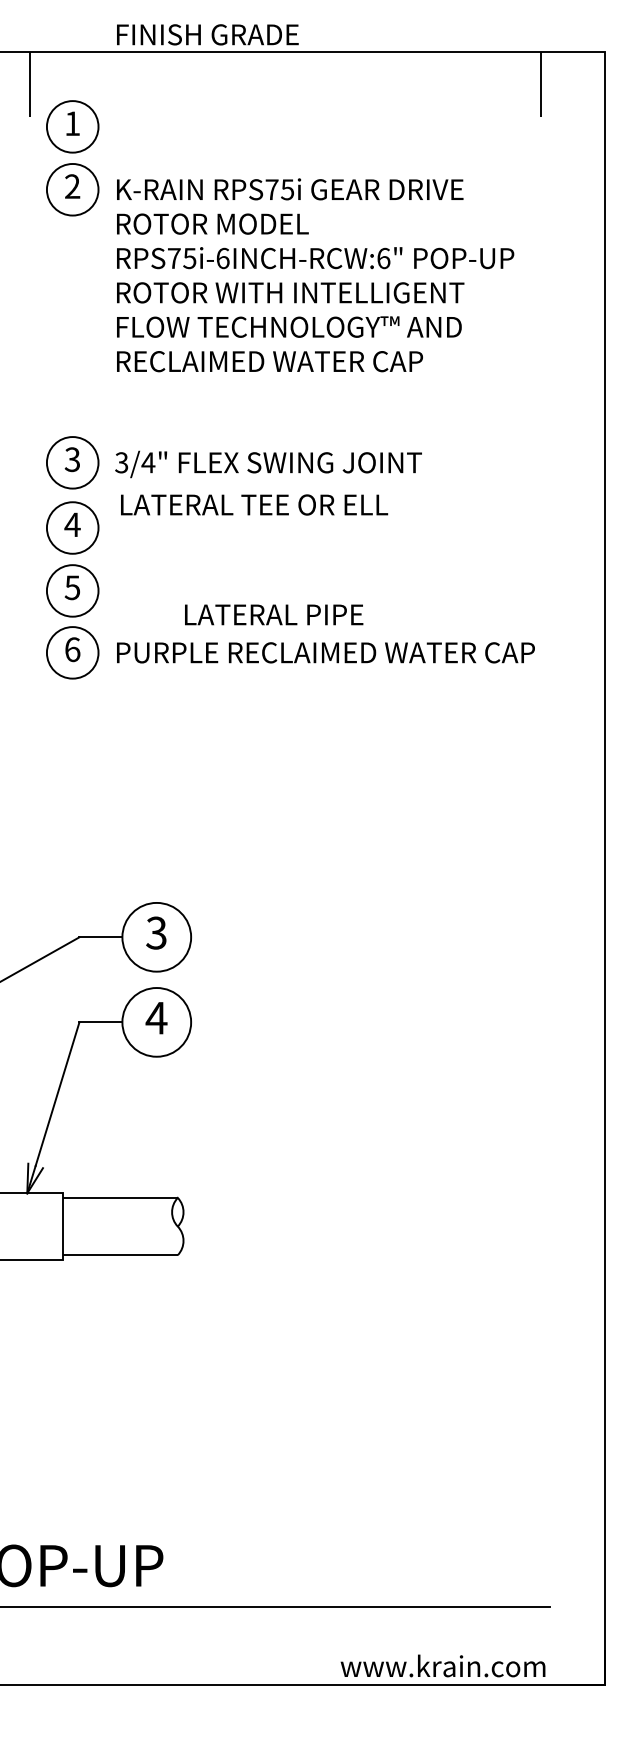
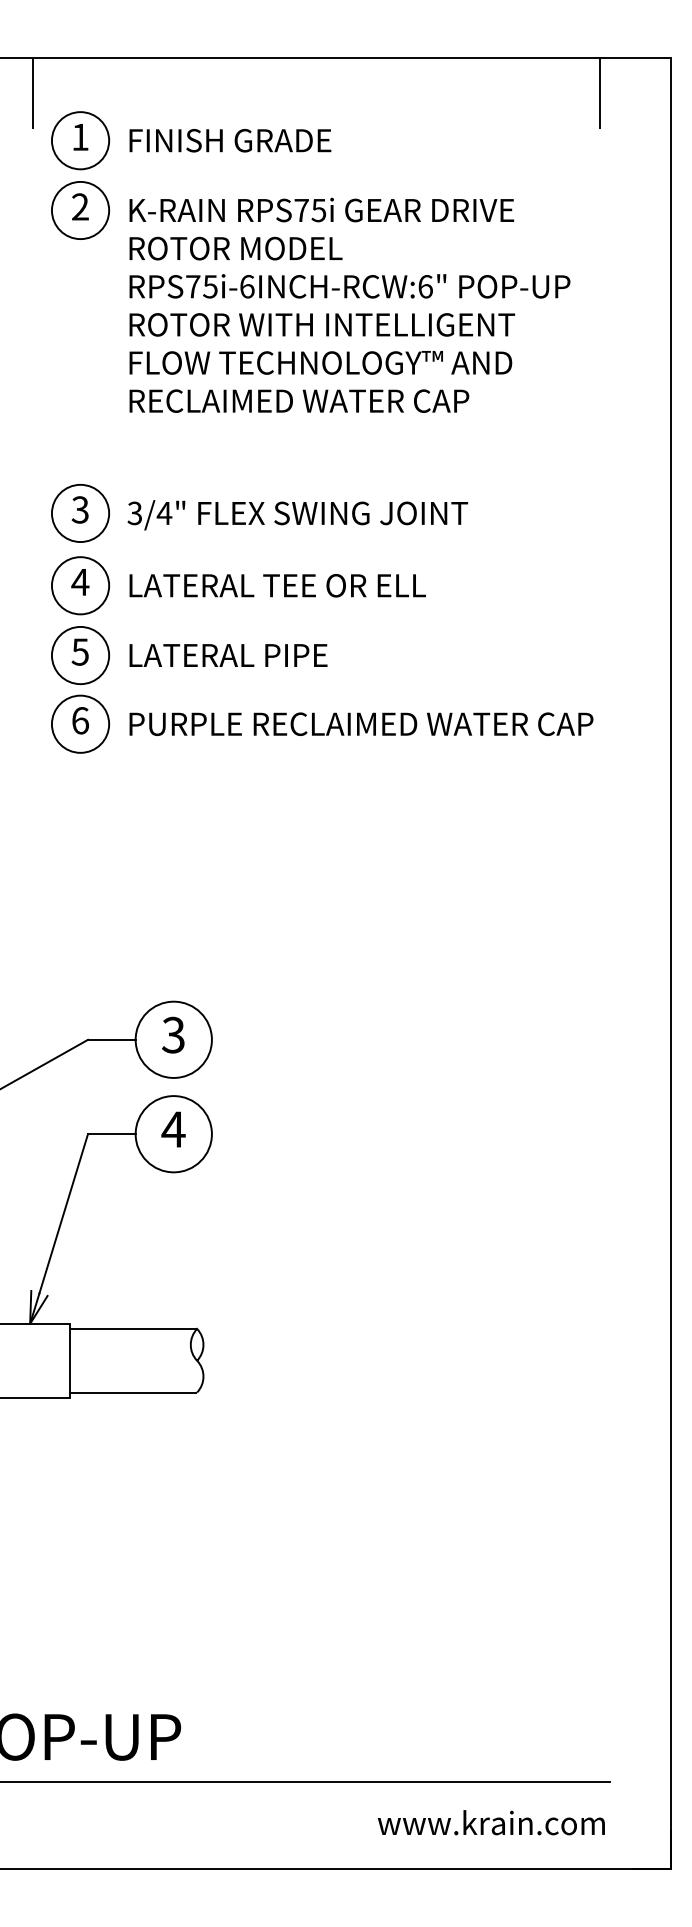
text: (207, 34) -> (230, 140), moved
text: (254, 504) -> (277, 585), moved
text: (274, 614) -> (228, 655), moved
text: (442, 1665) -> (490, 1822), moved

